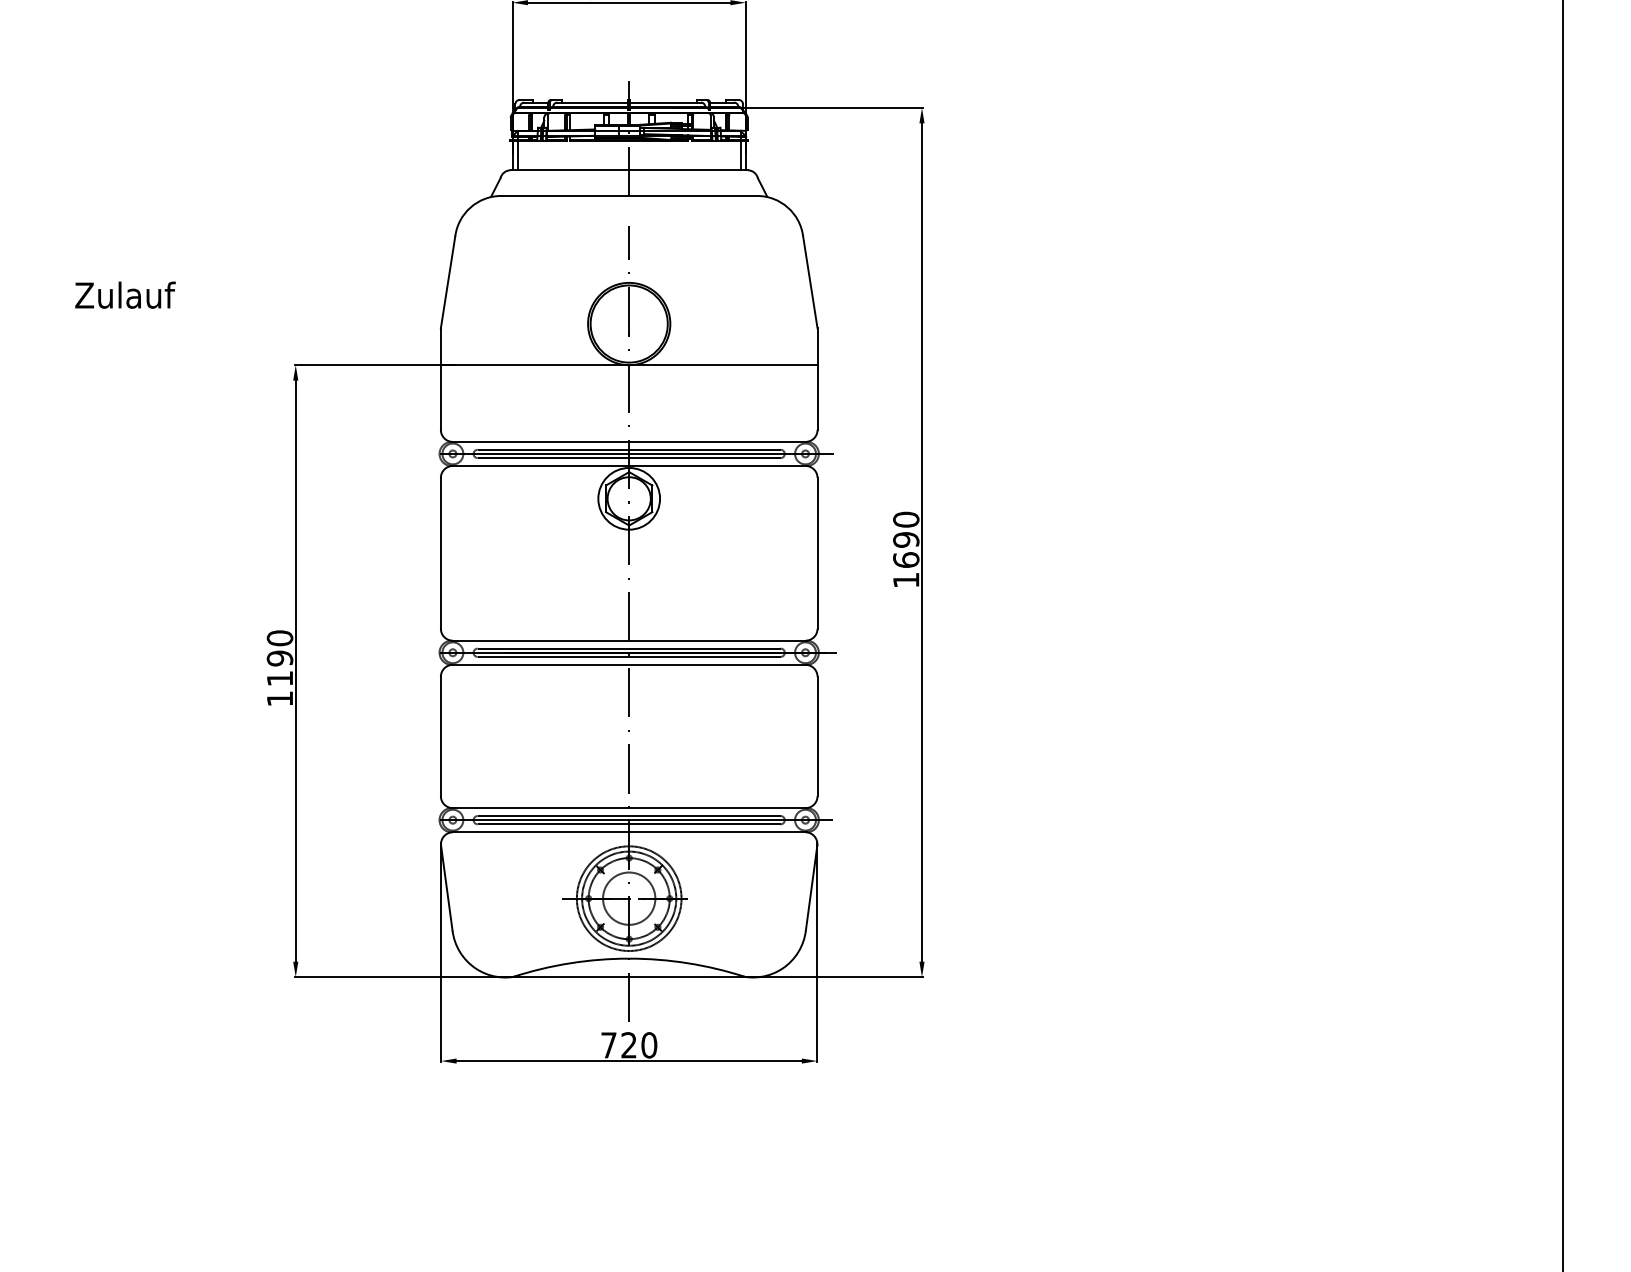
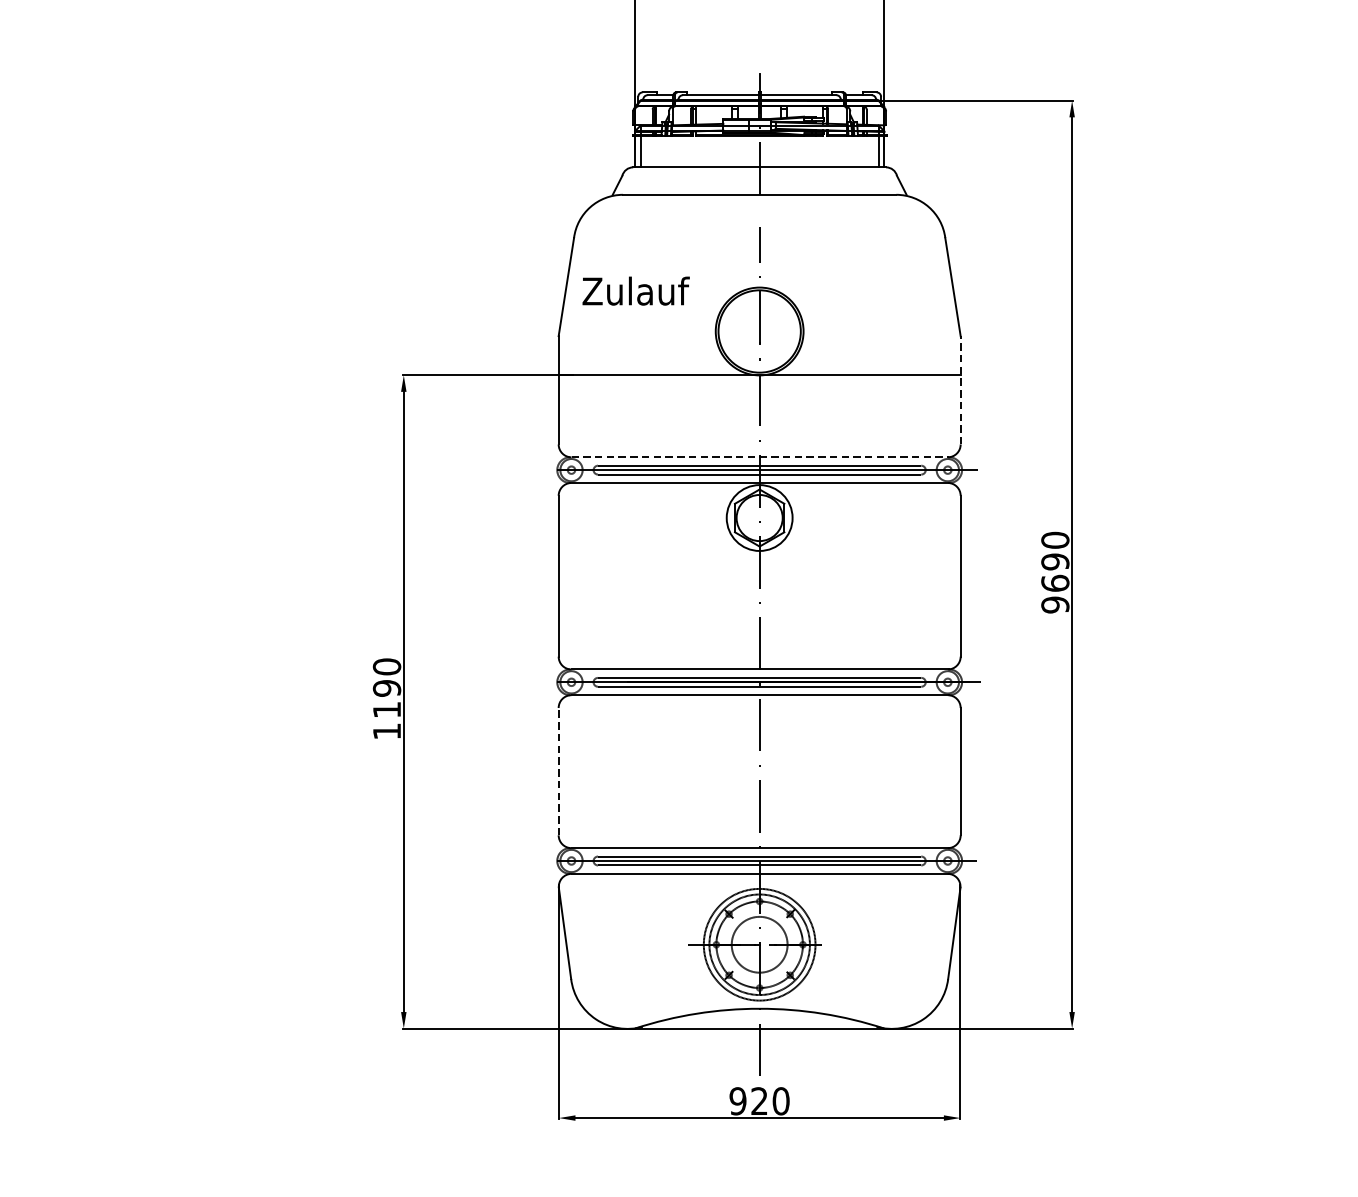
text: (125, 294) -> (636, 290), moved
line: (817, 379) -> (960, 390), solid -> dashed
line: (629, 441) -> (759, 456), solid -> dashed
text: (906, 580) -> (1055, 605), 1690 -> 9690
line: (440, 736) -> (558, 771), solid -> dashed
text: (608, 1045) -> (737, 1101), 720 -> 920

